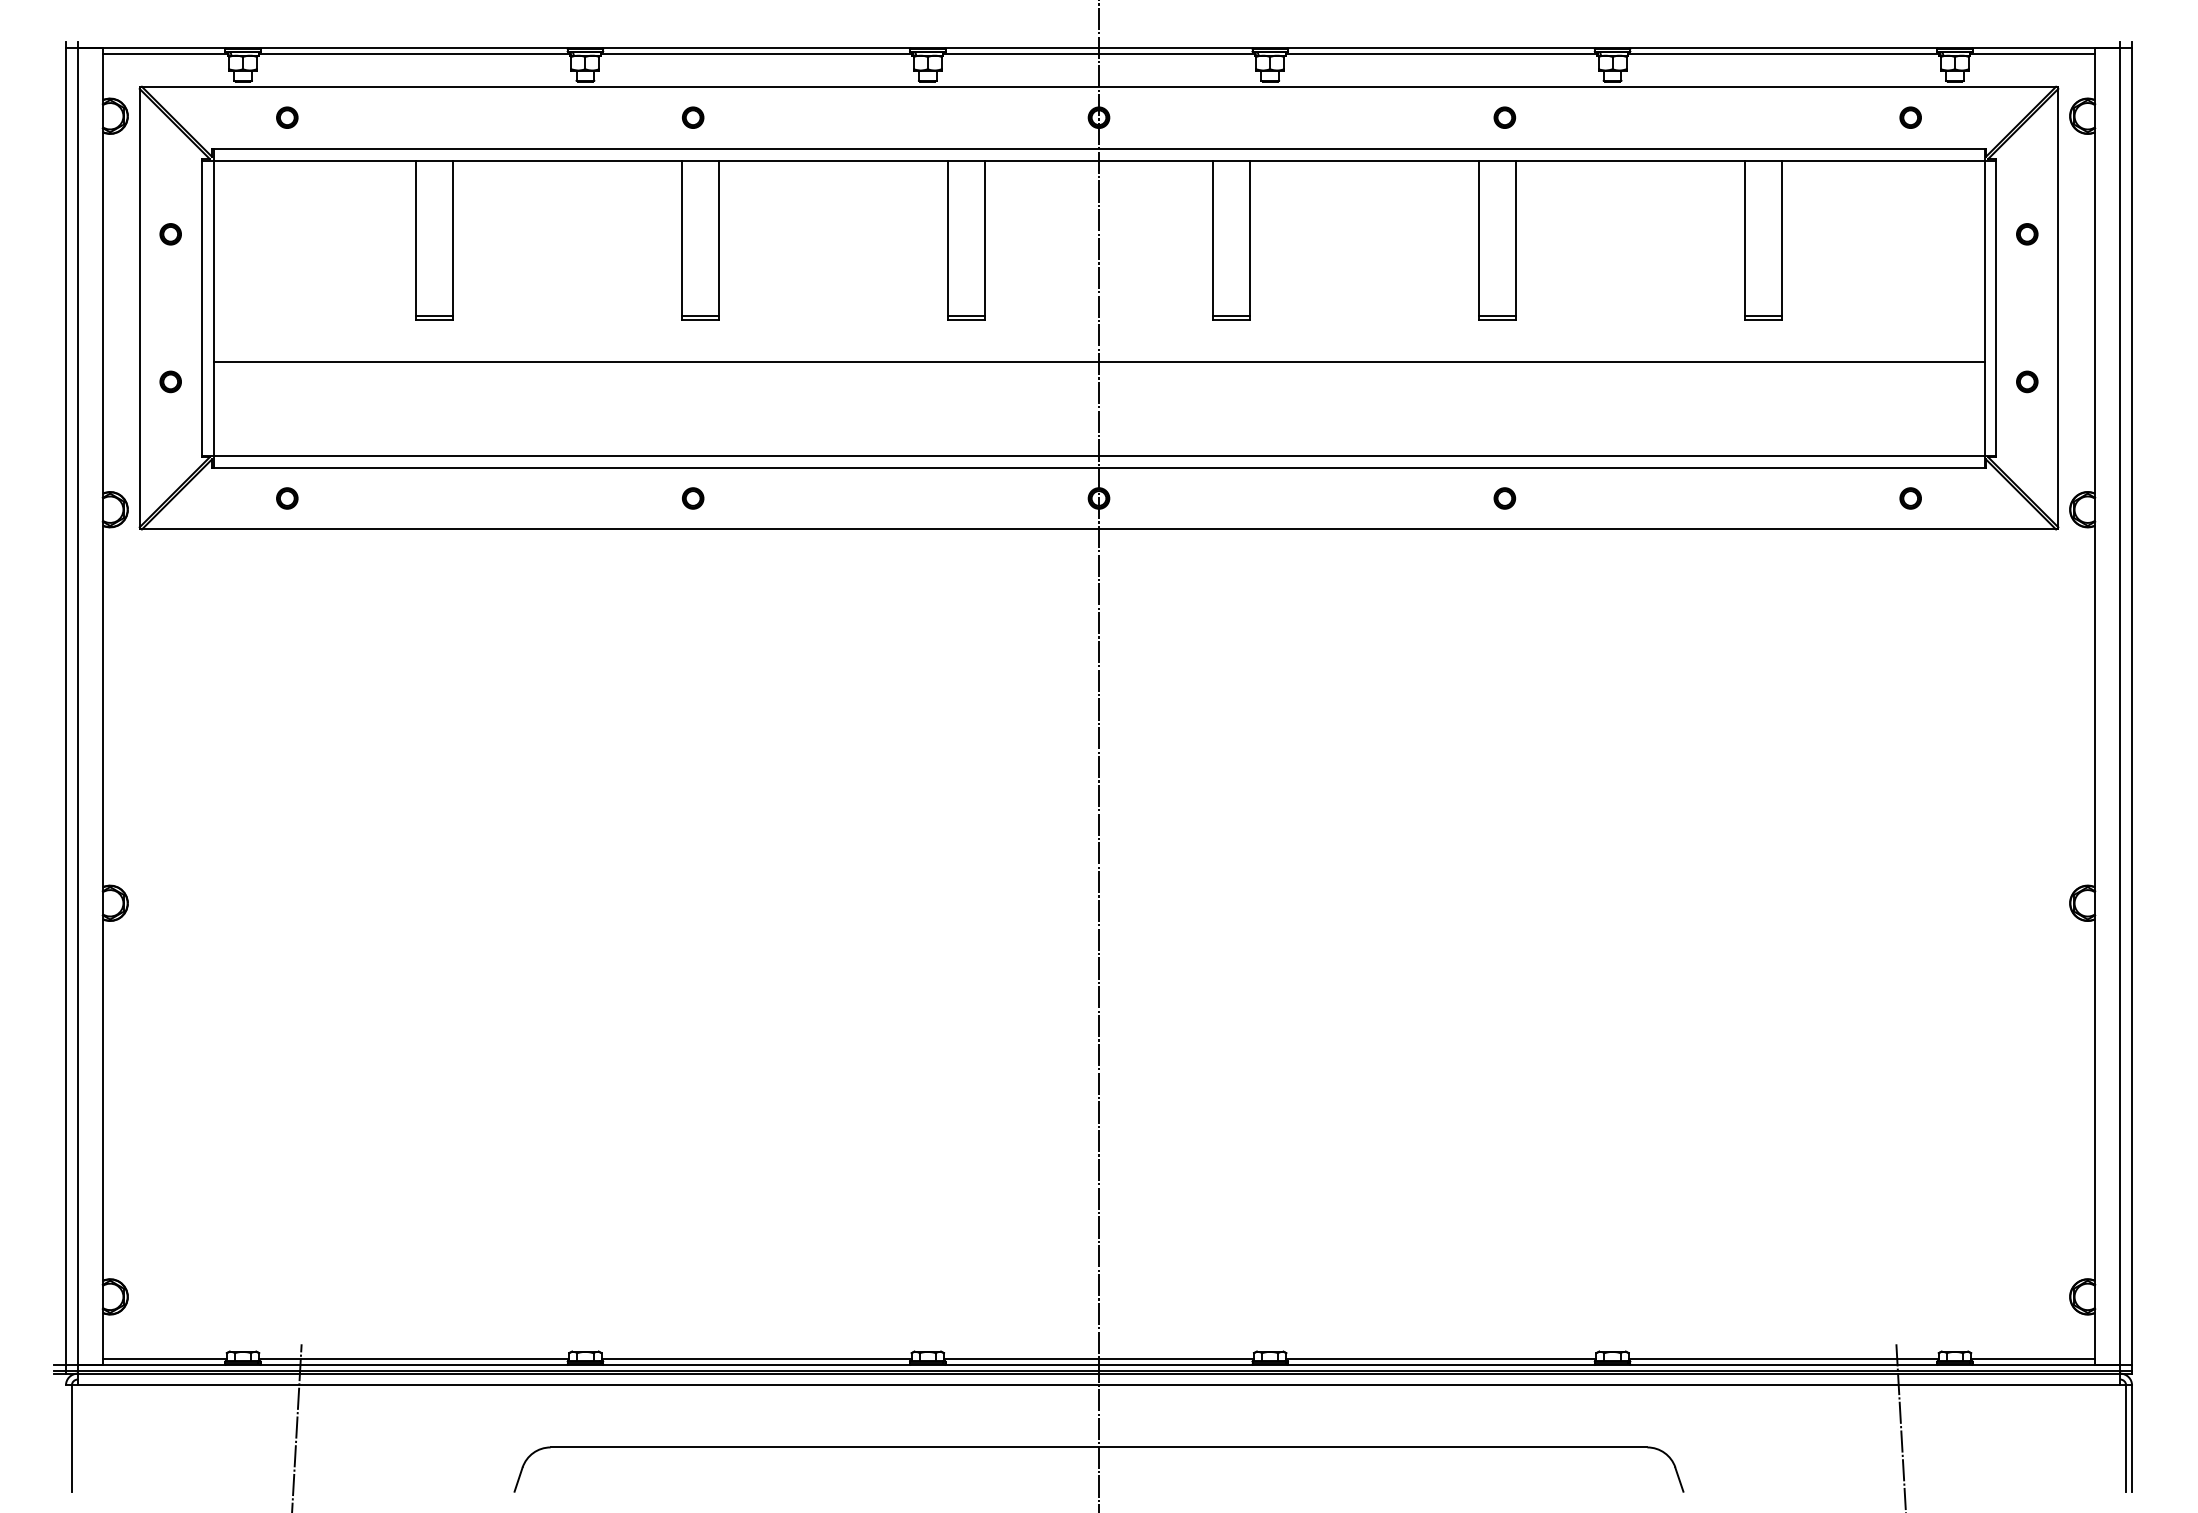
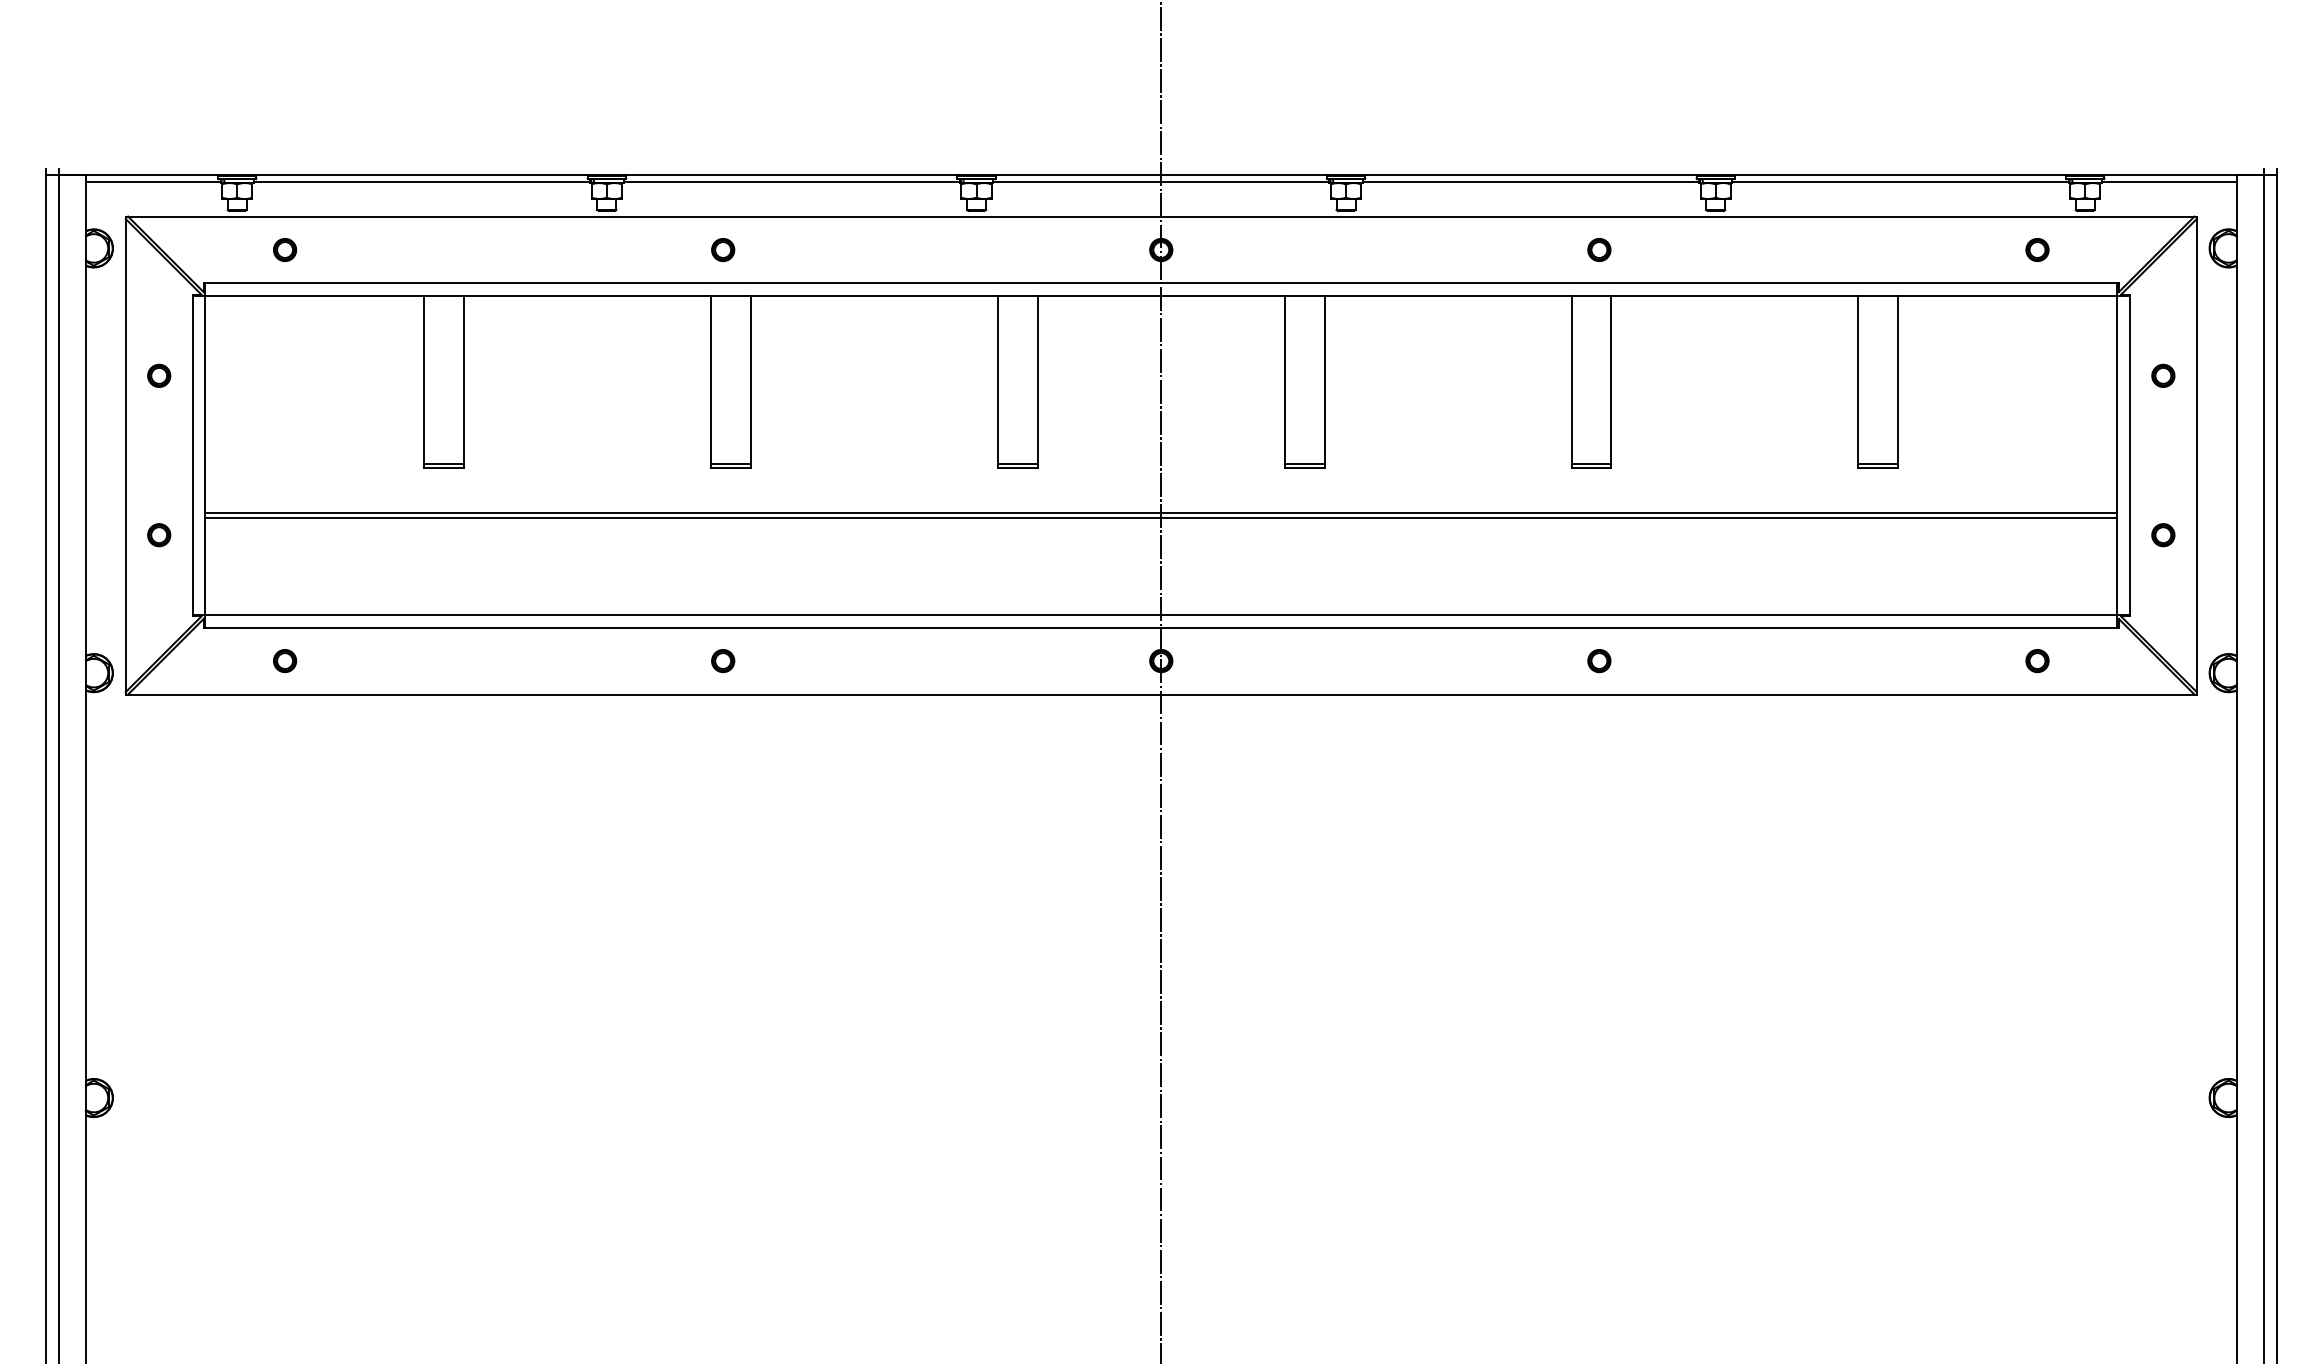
line: (1098, 365) -> (1160, 517), added

